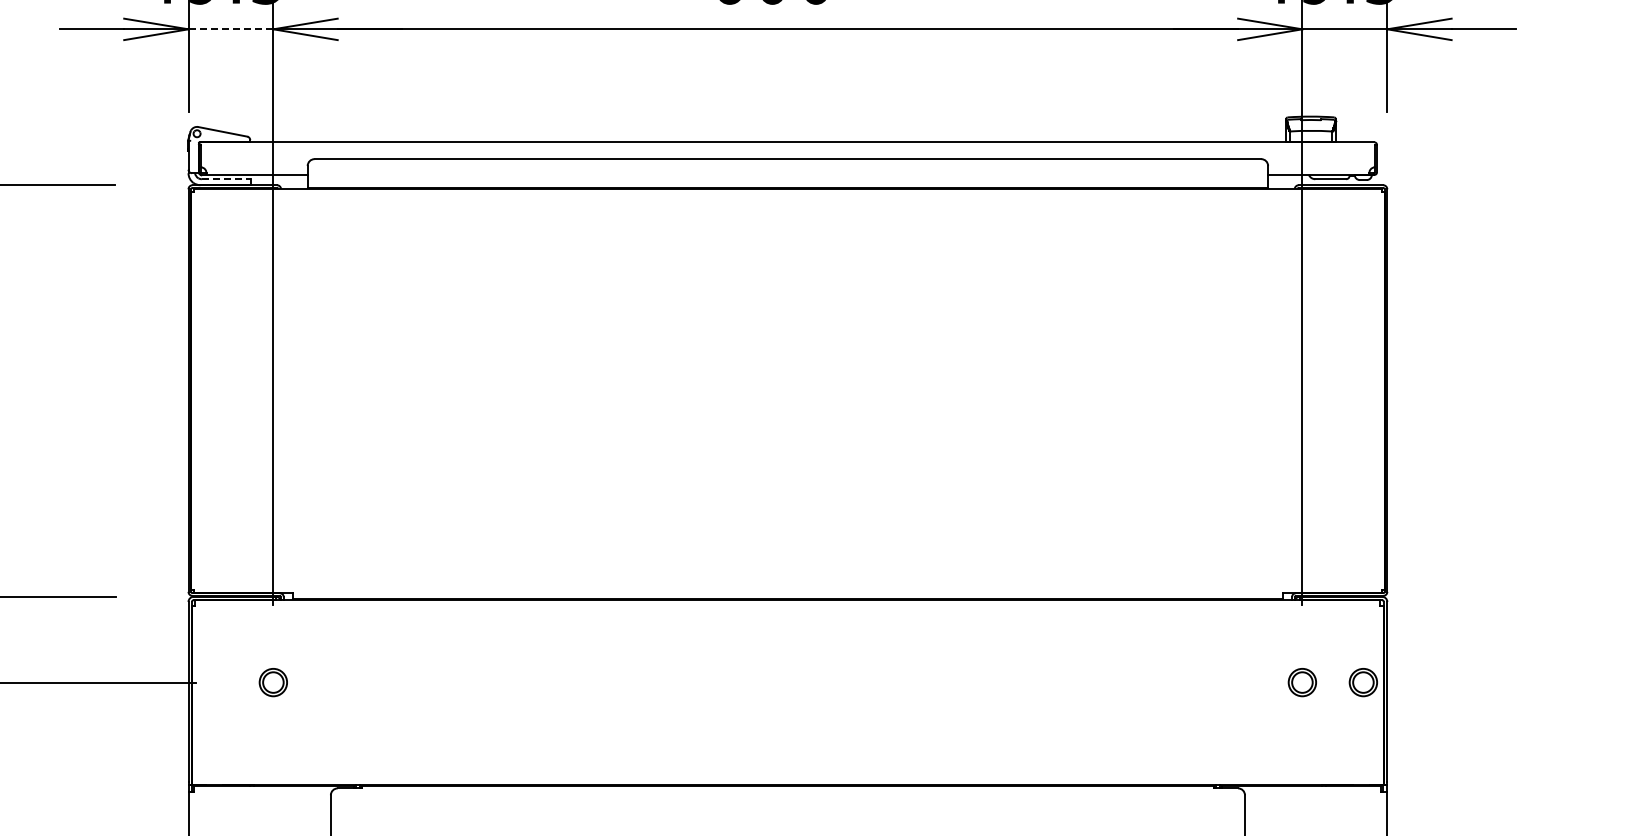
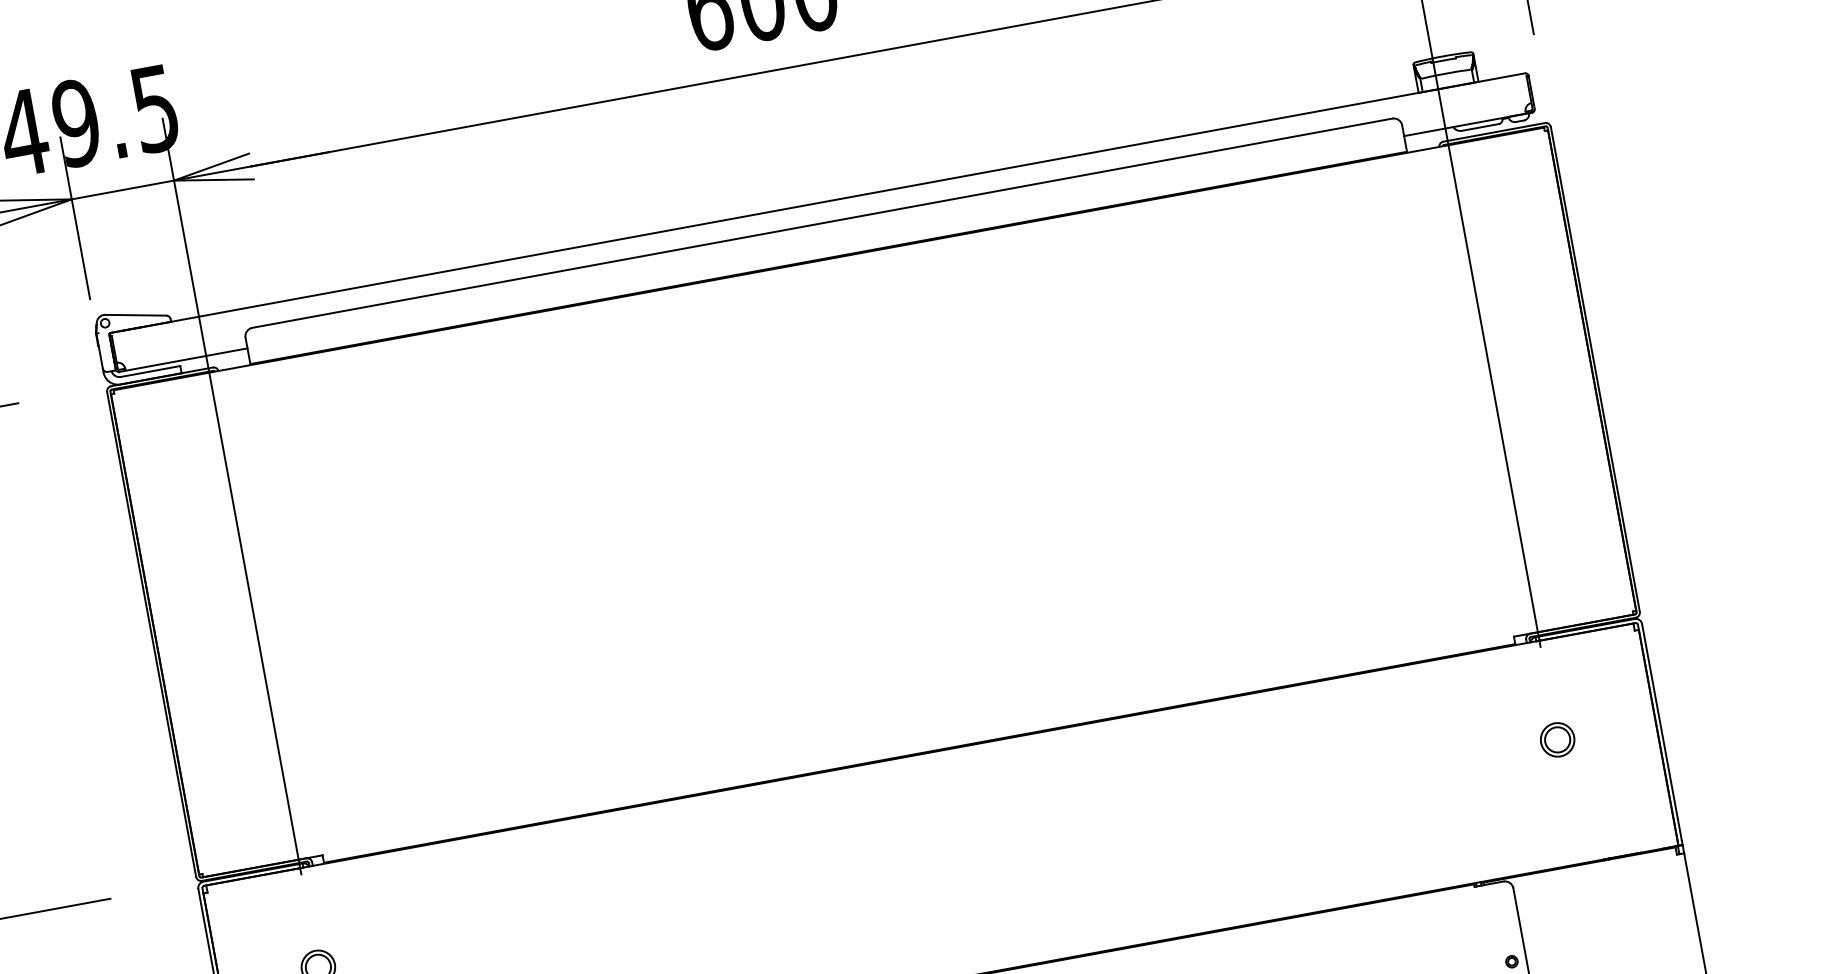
line: (230, 29) -> (122, 190), dashed -> solid
line: (226, 179) -> (150, 371), dashed -> solid
part: (1362, 682) -> (1629, 726), removed

